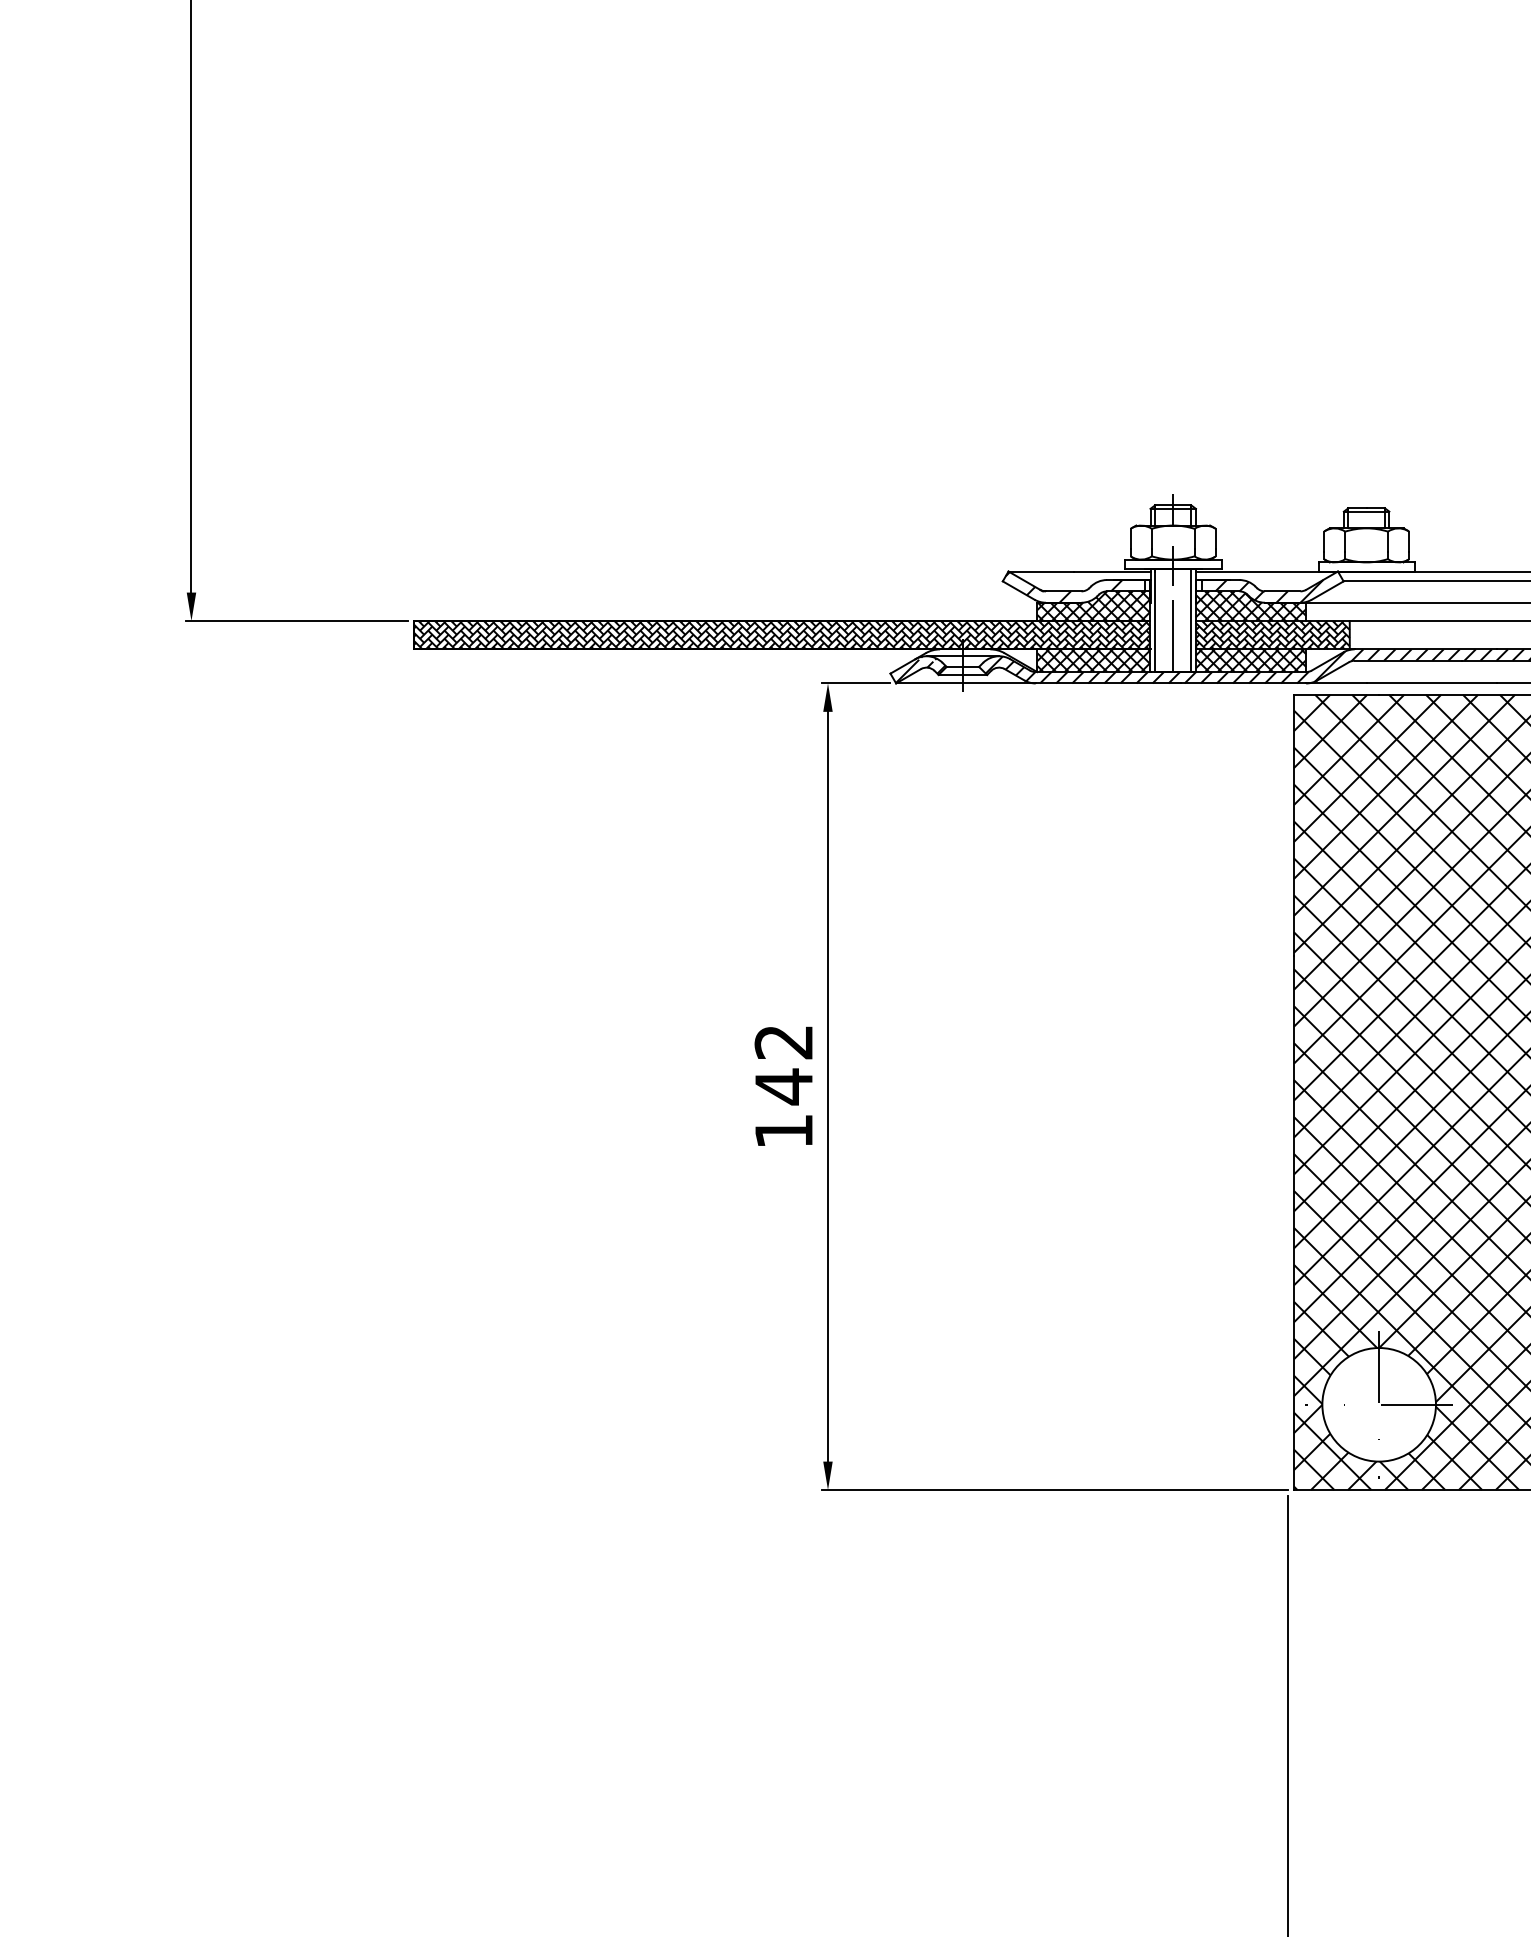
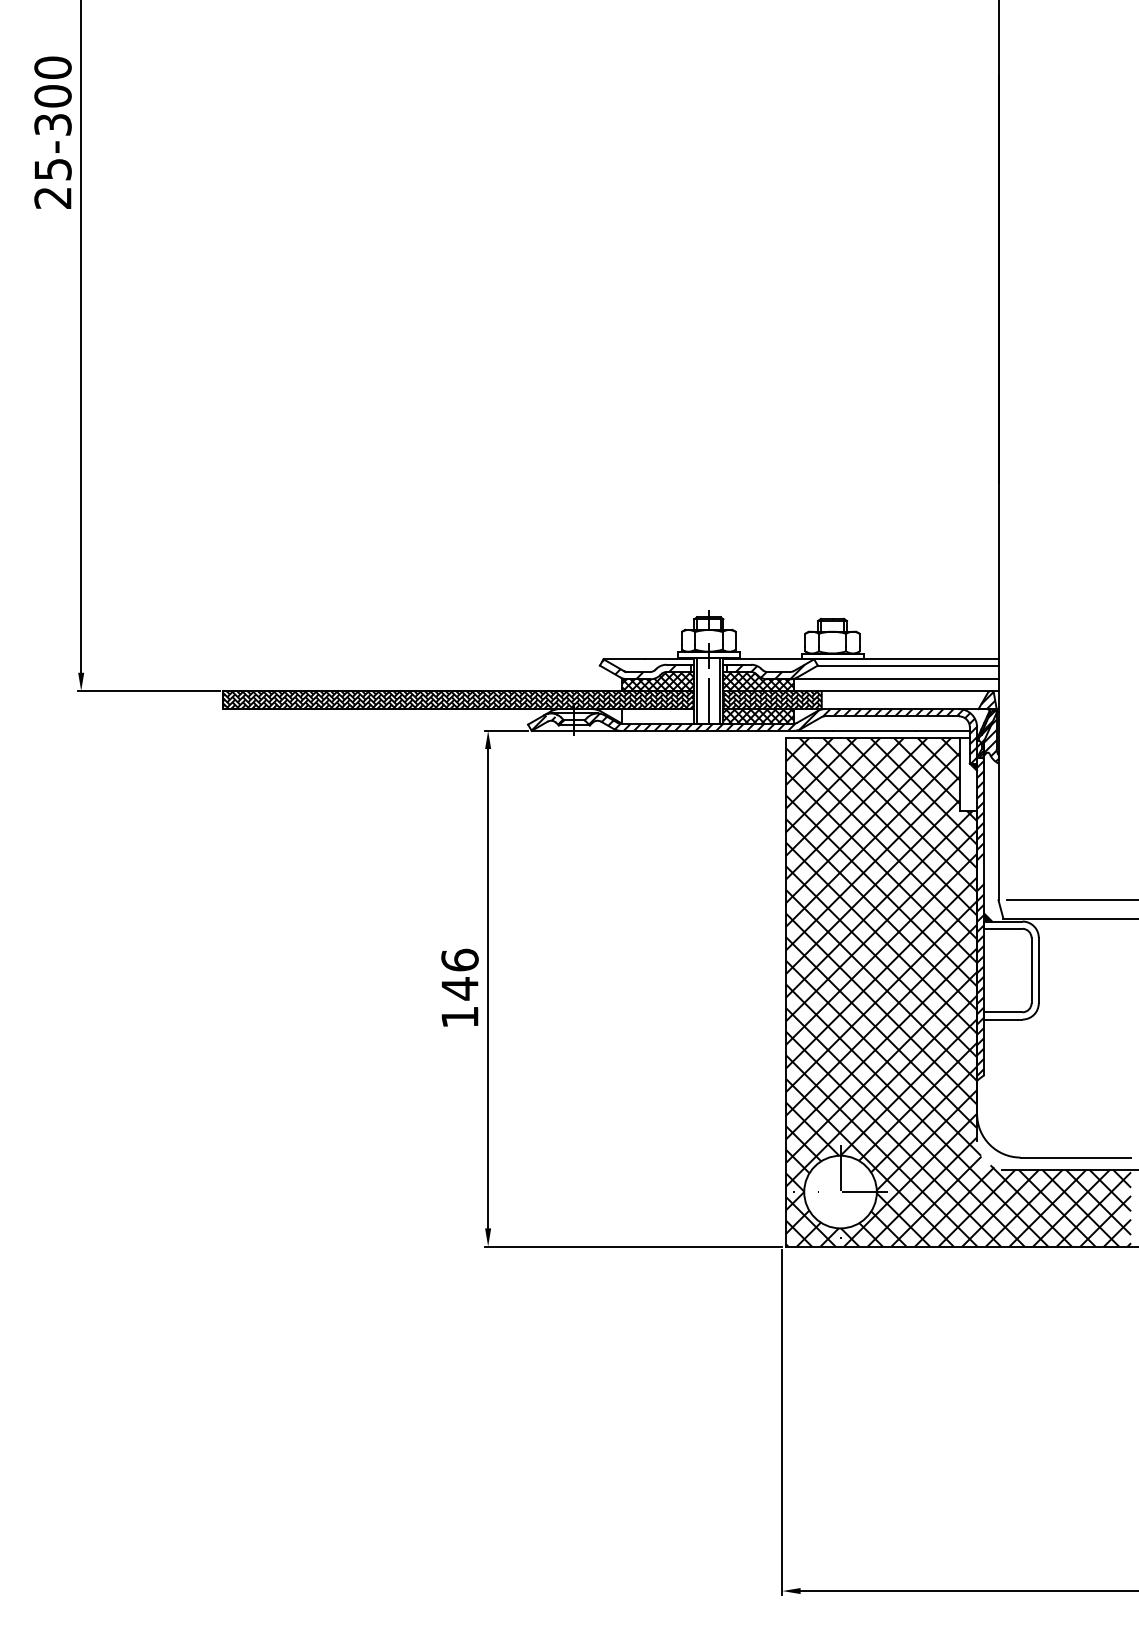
hatch: (1094, 660) -> (658, 716), removed
text: (783, 1041) -> (459, 959), 142 -> 146

